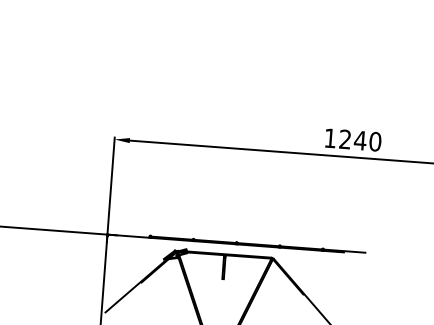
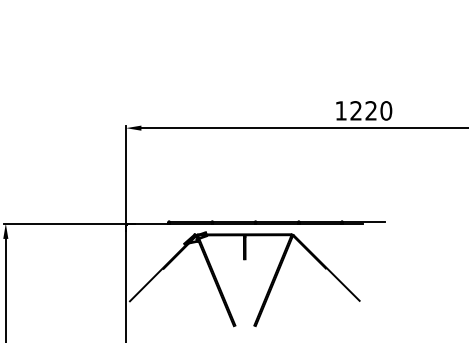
text: (360, 140) -> (371, 110), 1240 -> 1220

